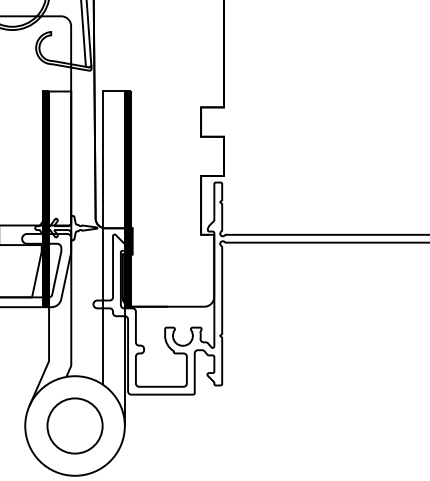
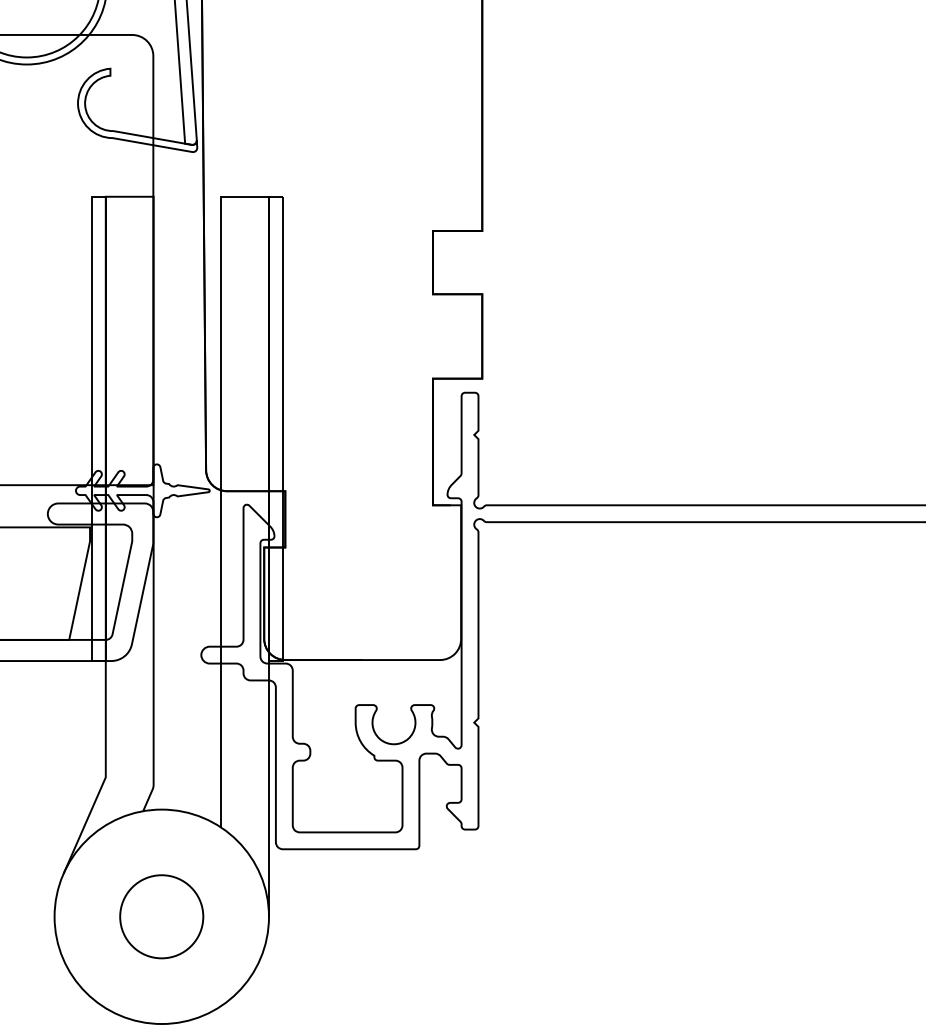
hatch: (45, 199) -> (98, 429), removed
hatch: (127, 199) -> (274, 429), removed
circle: (74, 425) -> (160, 915), size x0.7

